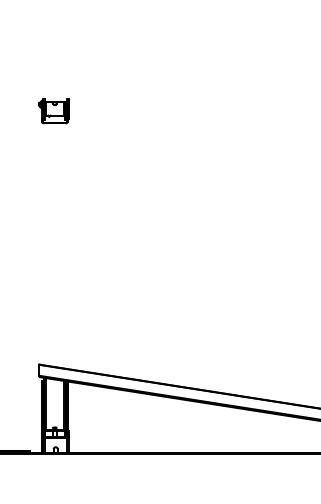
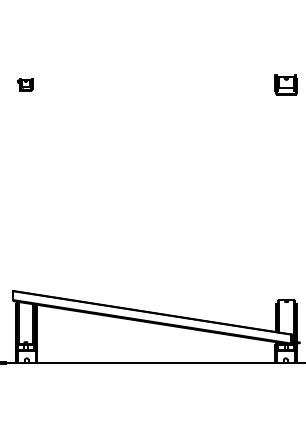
part: (54, 111) -> (25, 84), size x0.6

